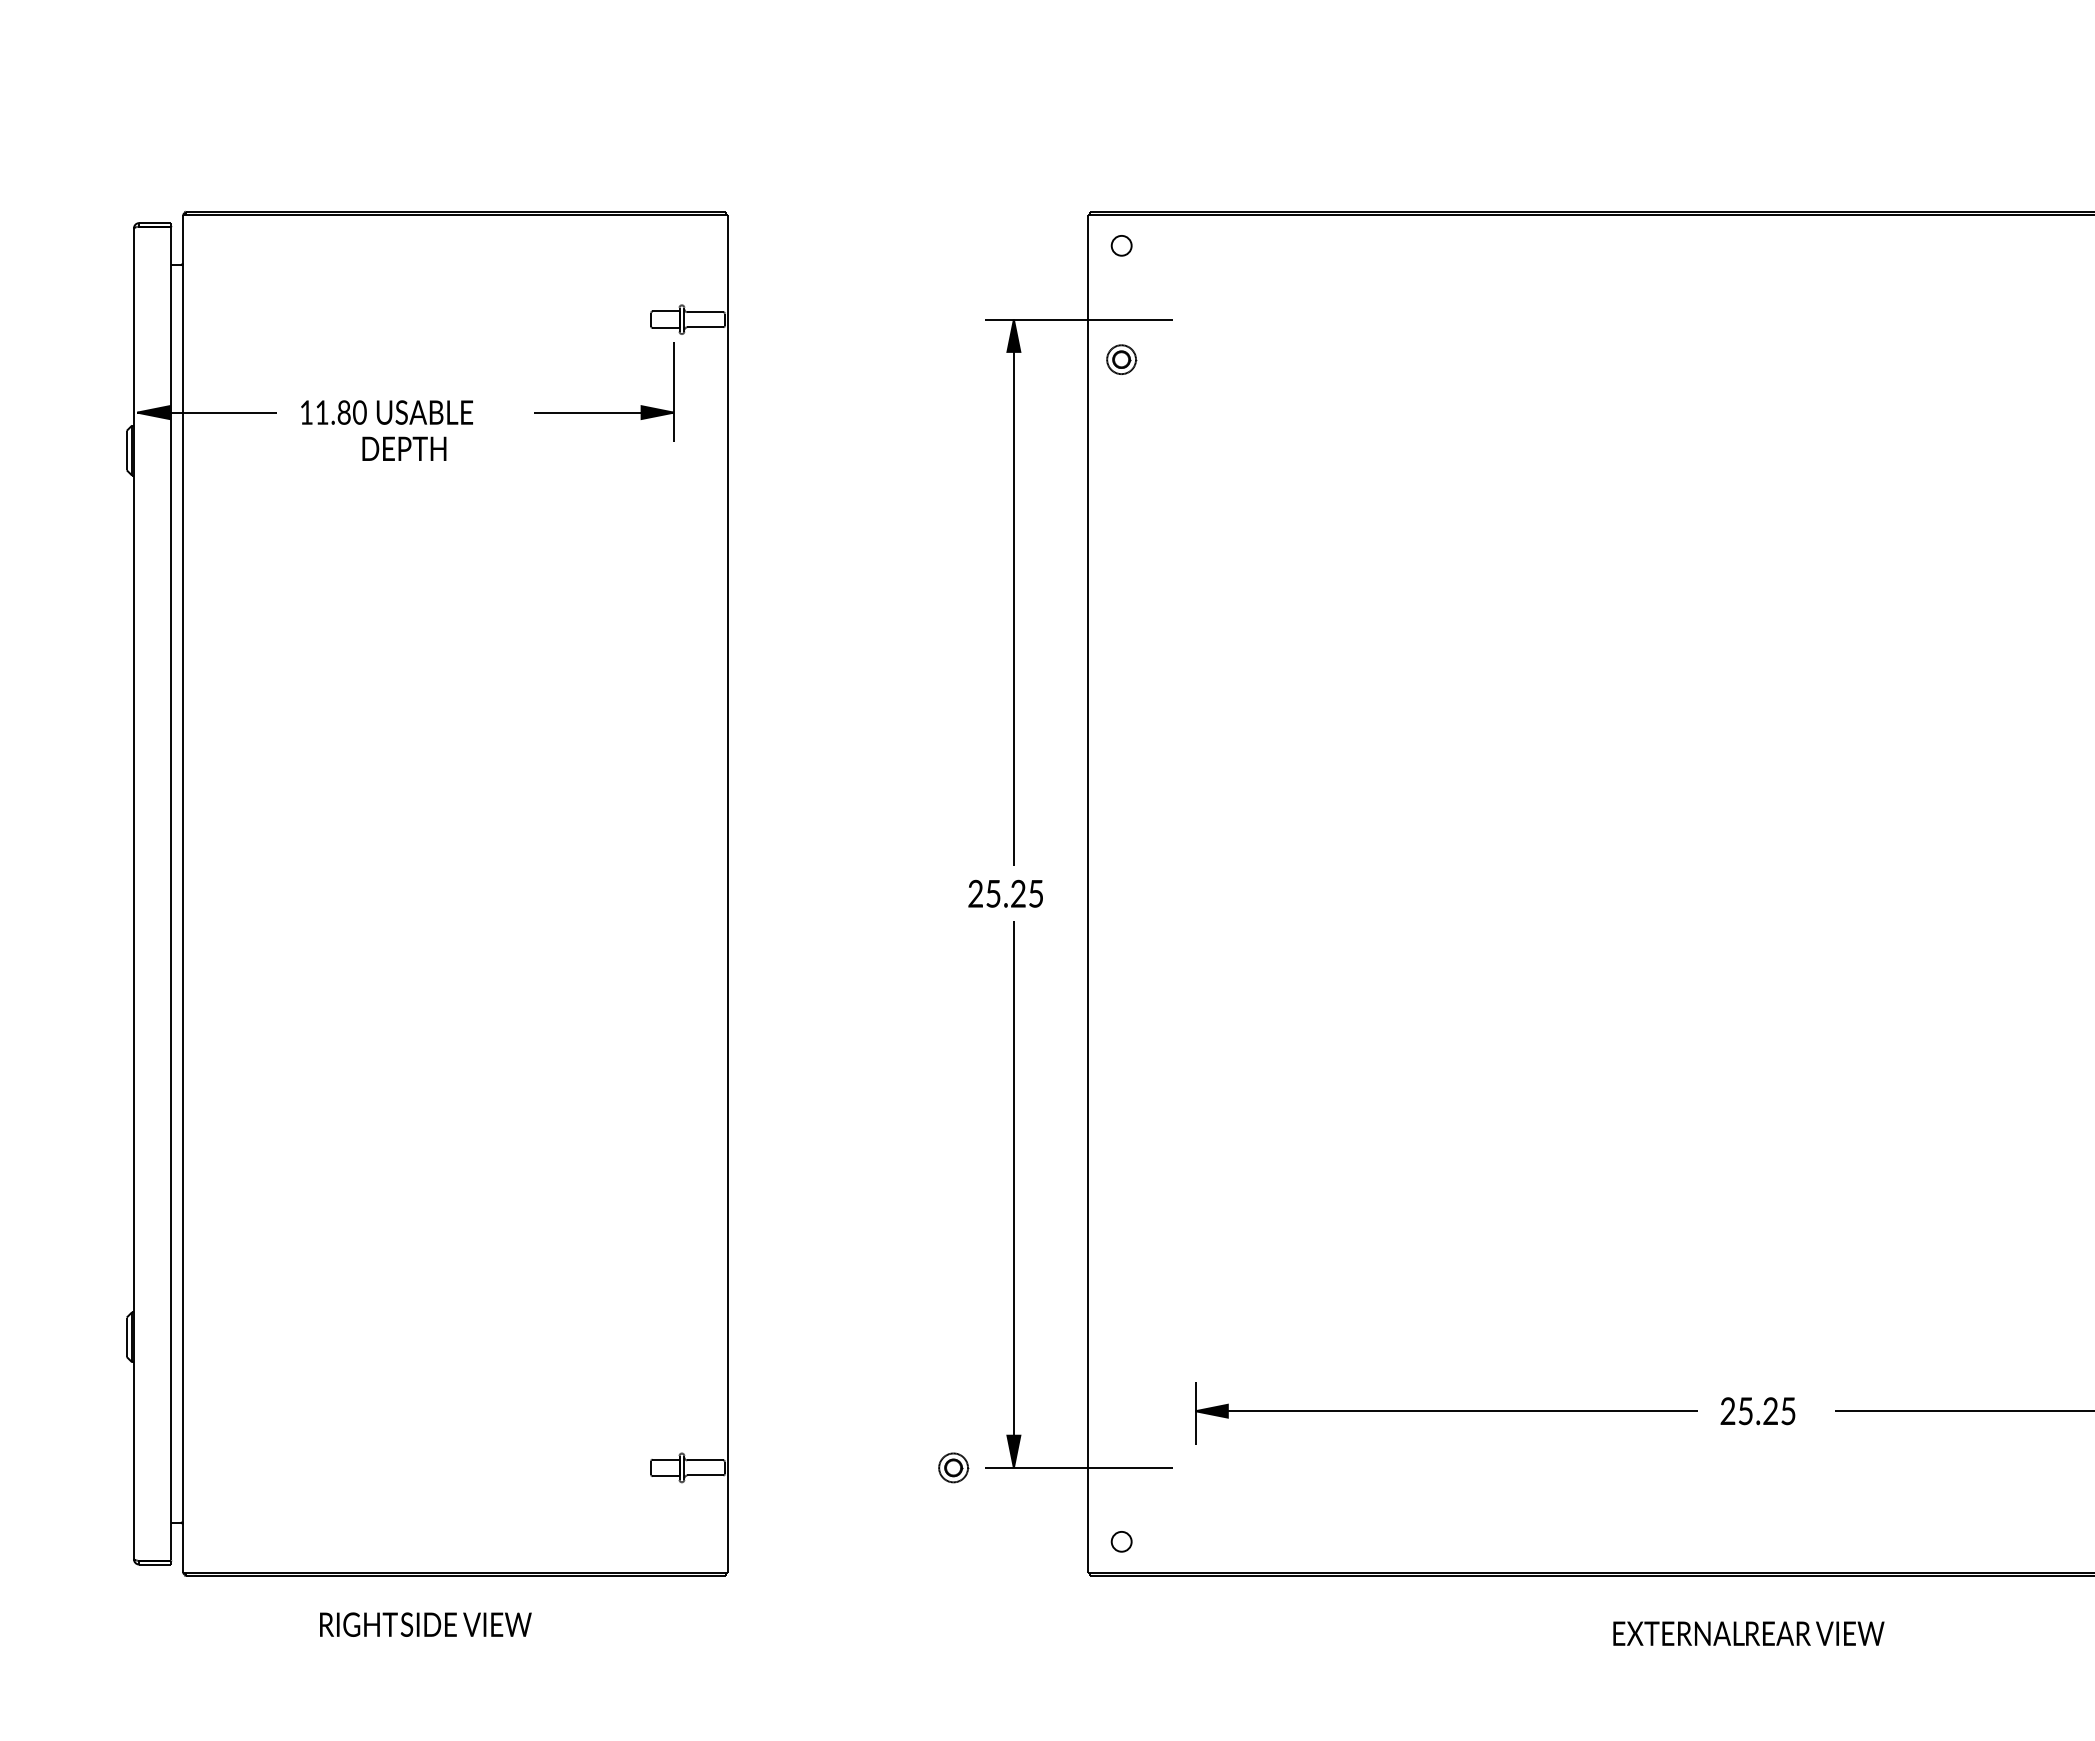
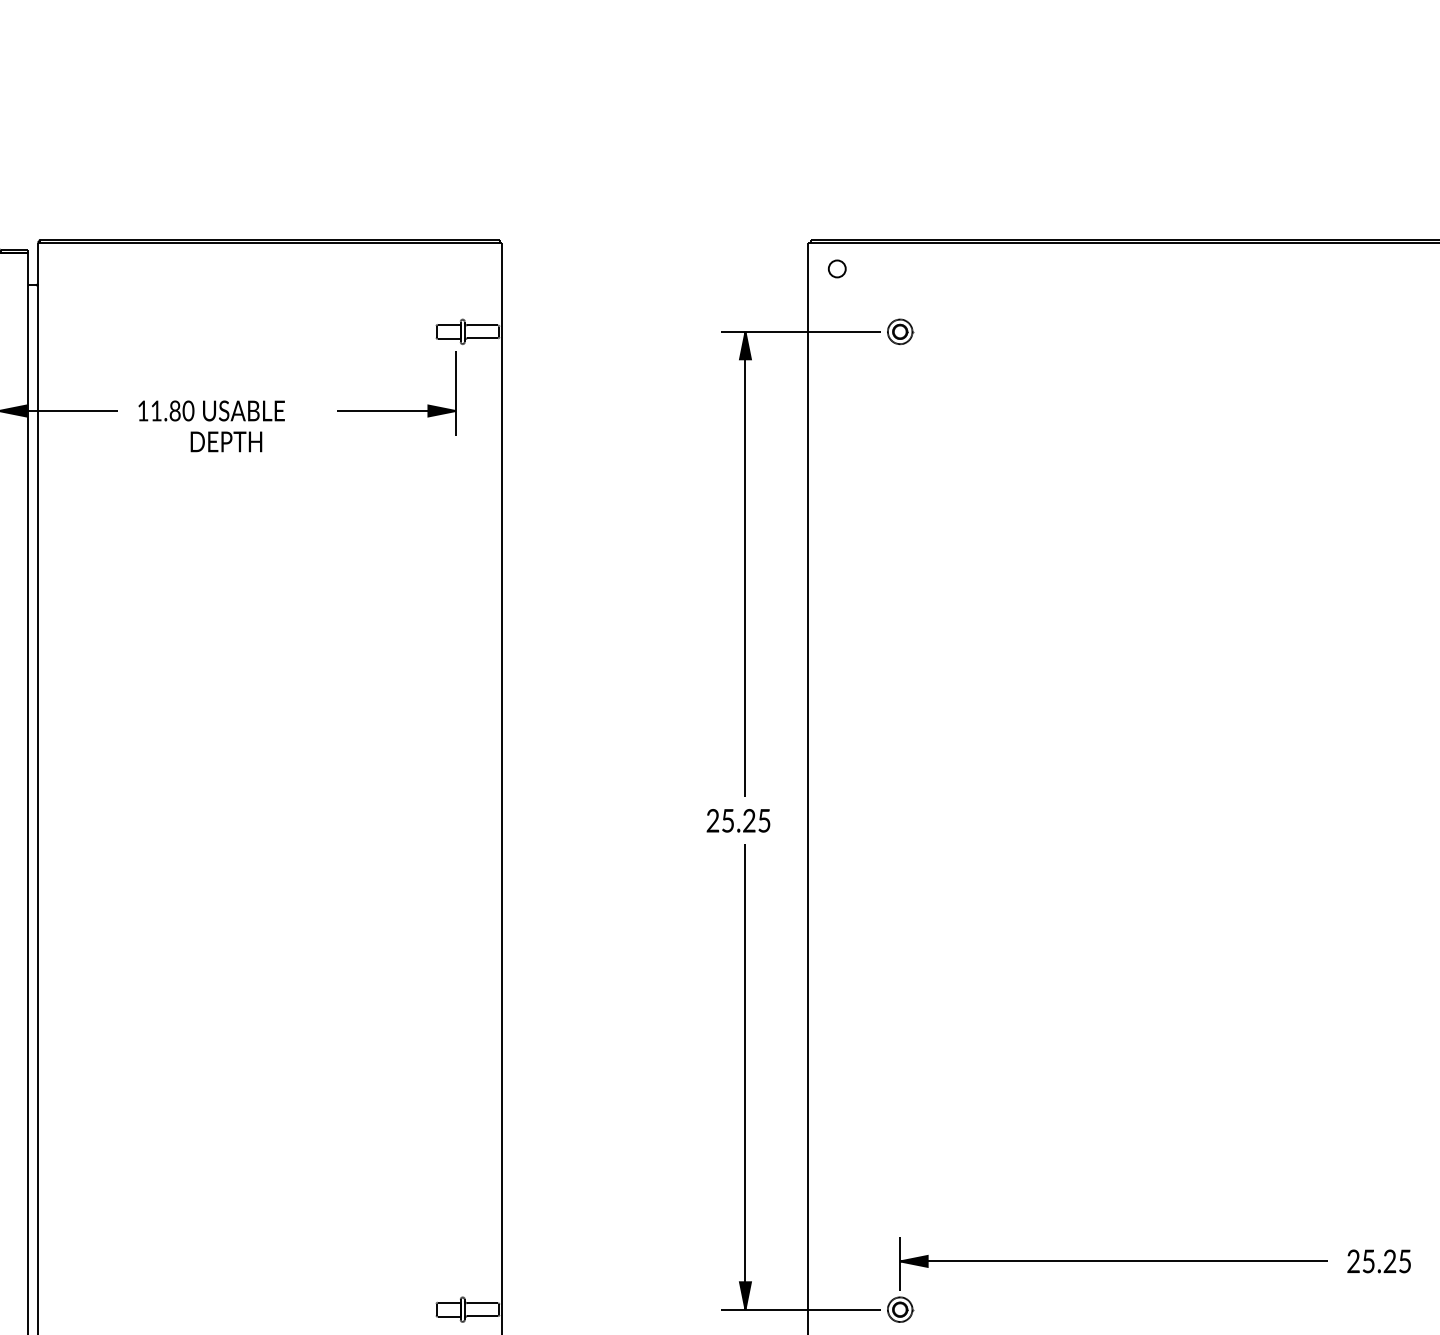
part: (1121, 359) -> (900, 331), moved
part: (953, 1467) -> (900, 1309), moved

